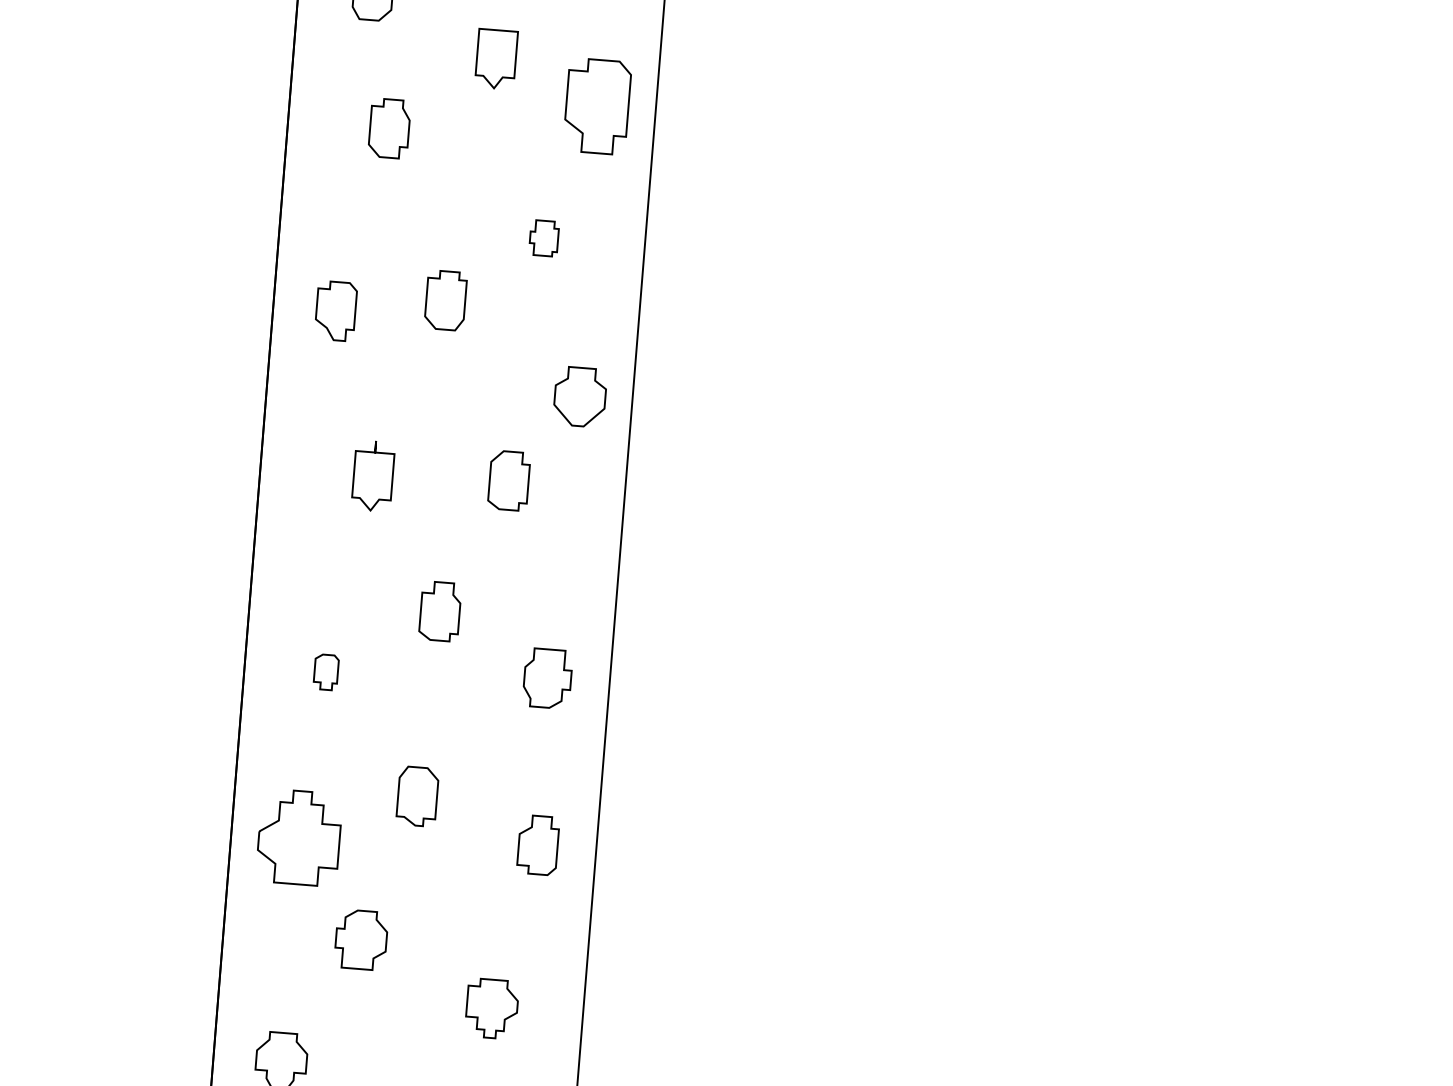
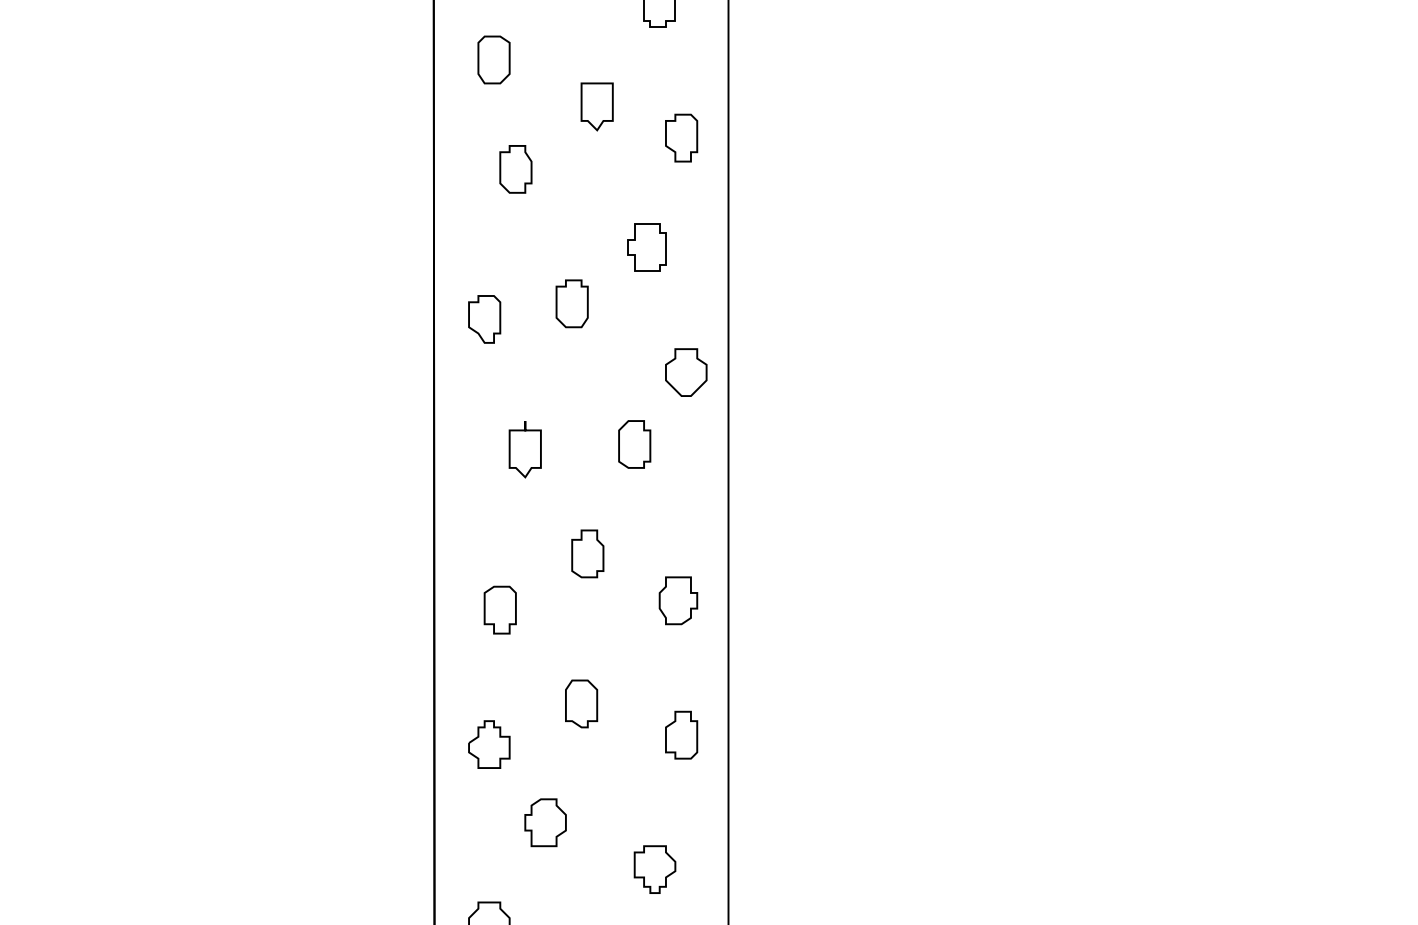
part: (597, 105) -> (681, 137), size x0.62
part: (543, 238) -> (646, 247), size x1.67
part: (325, 671) -> (499, 609), size x1.67
part: (299, 837) -> (489, 744), size x0.62

